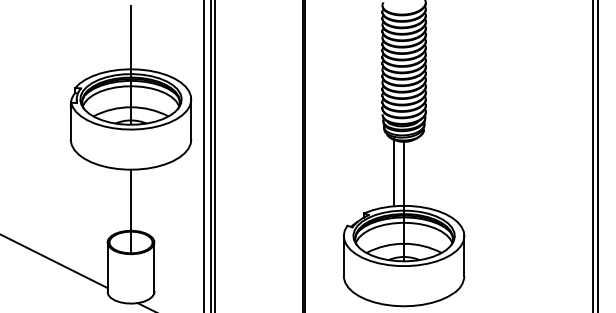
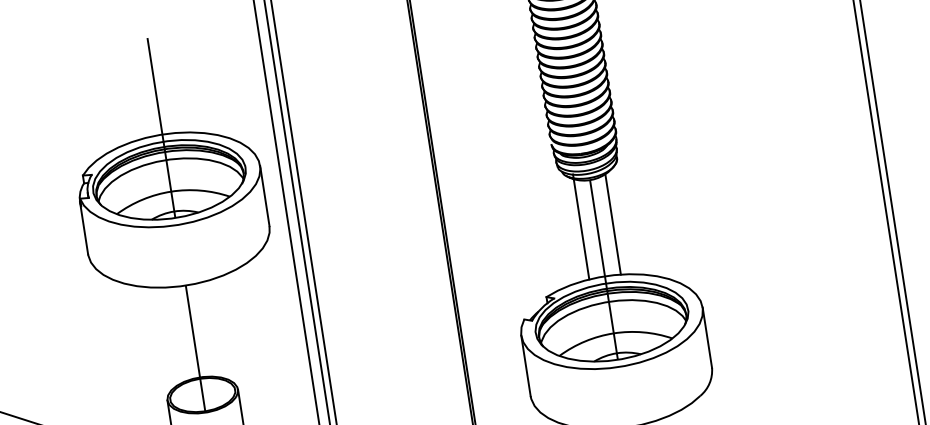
line: (414, 172) -> (612, 223), added

